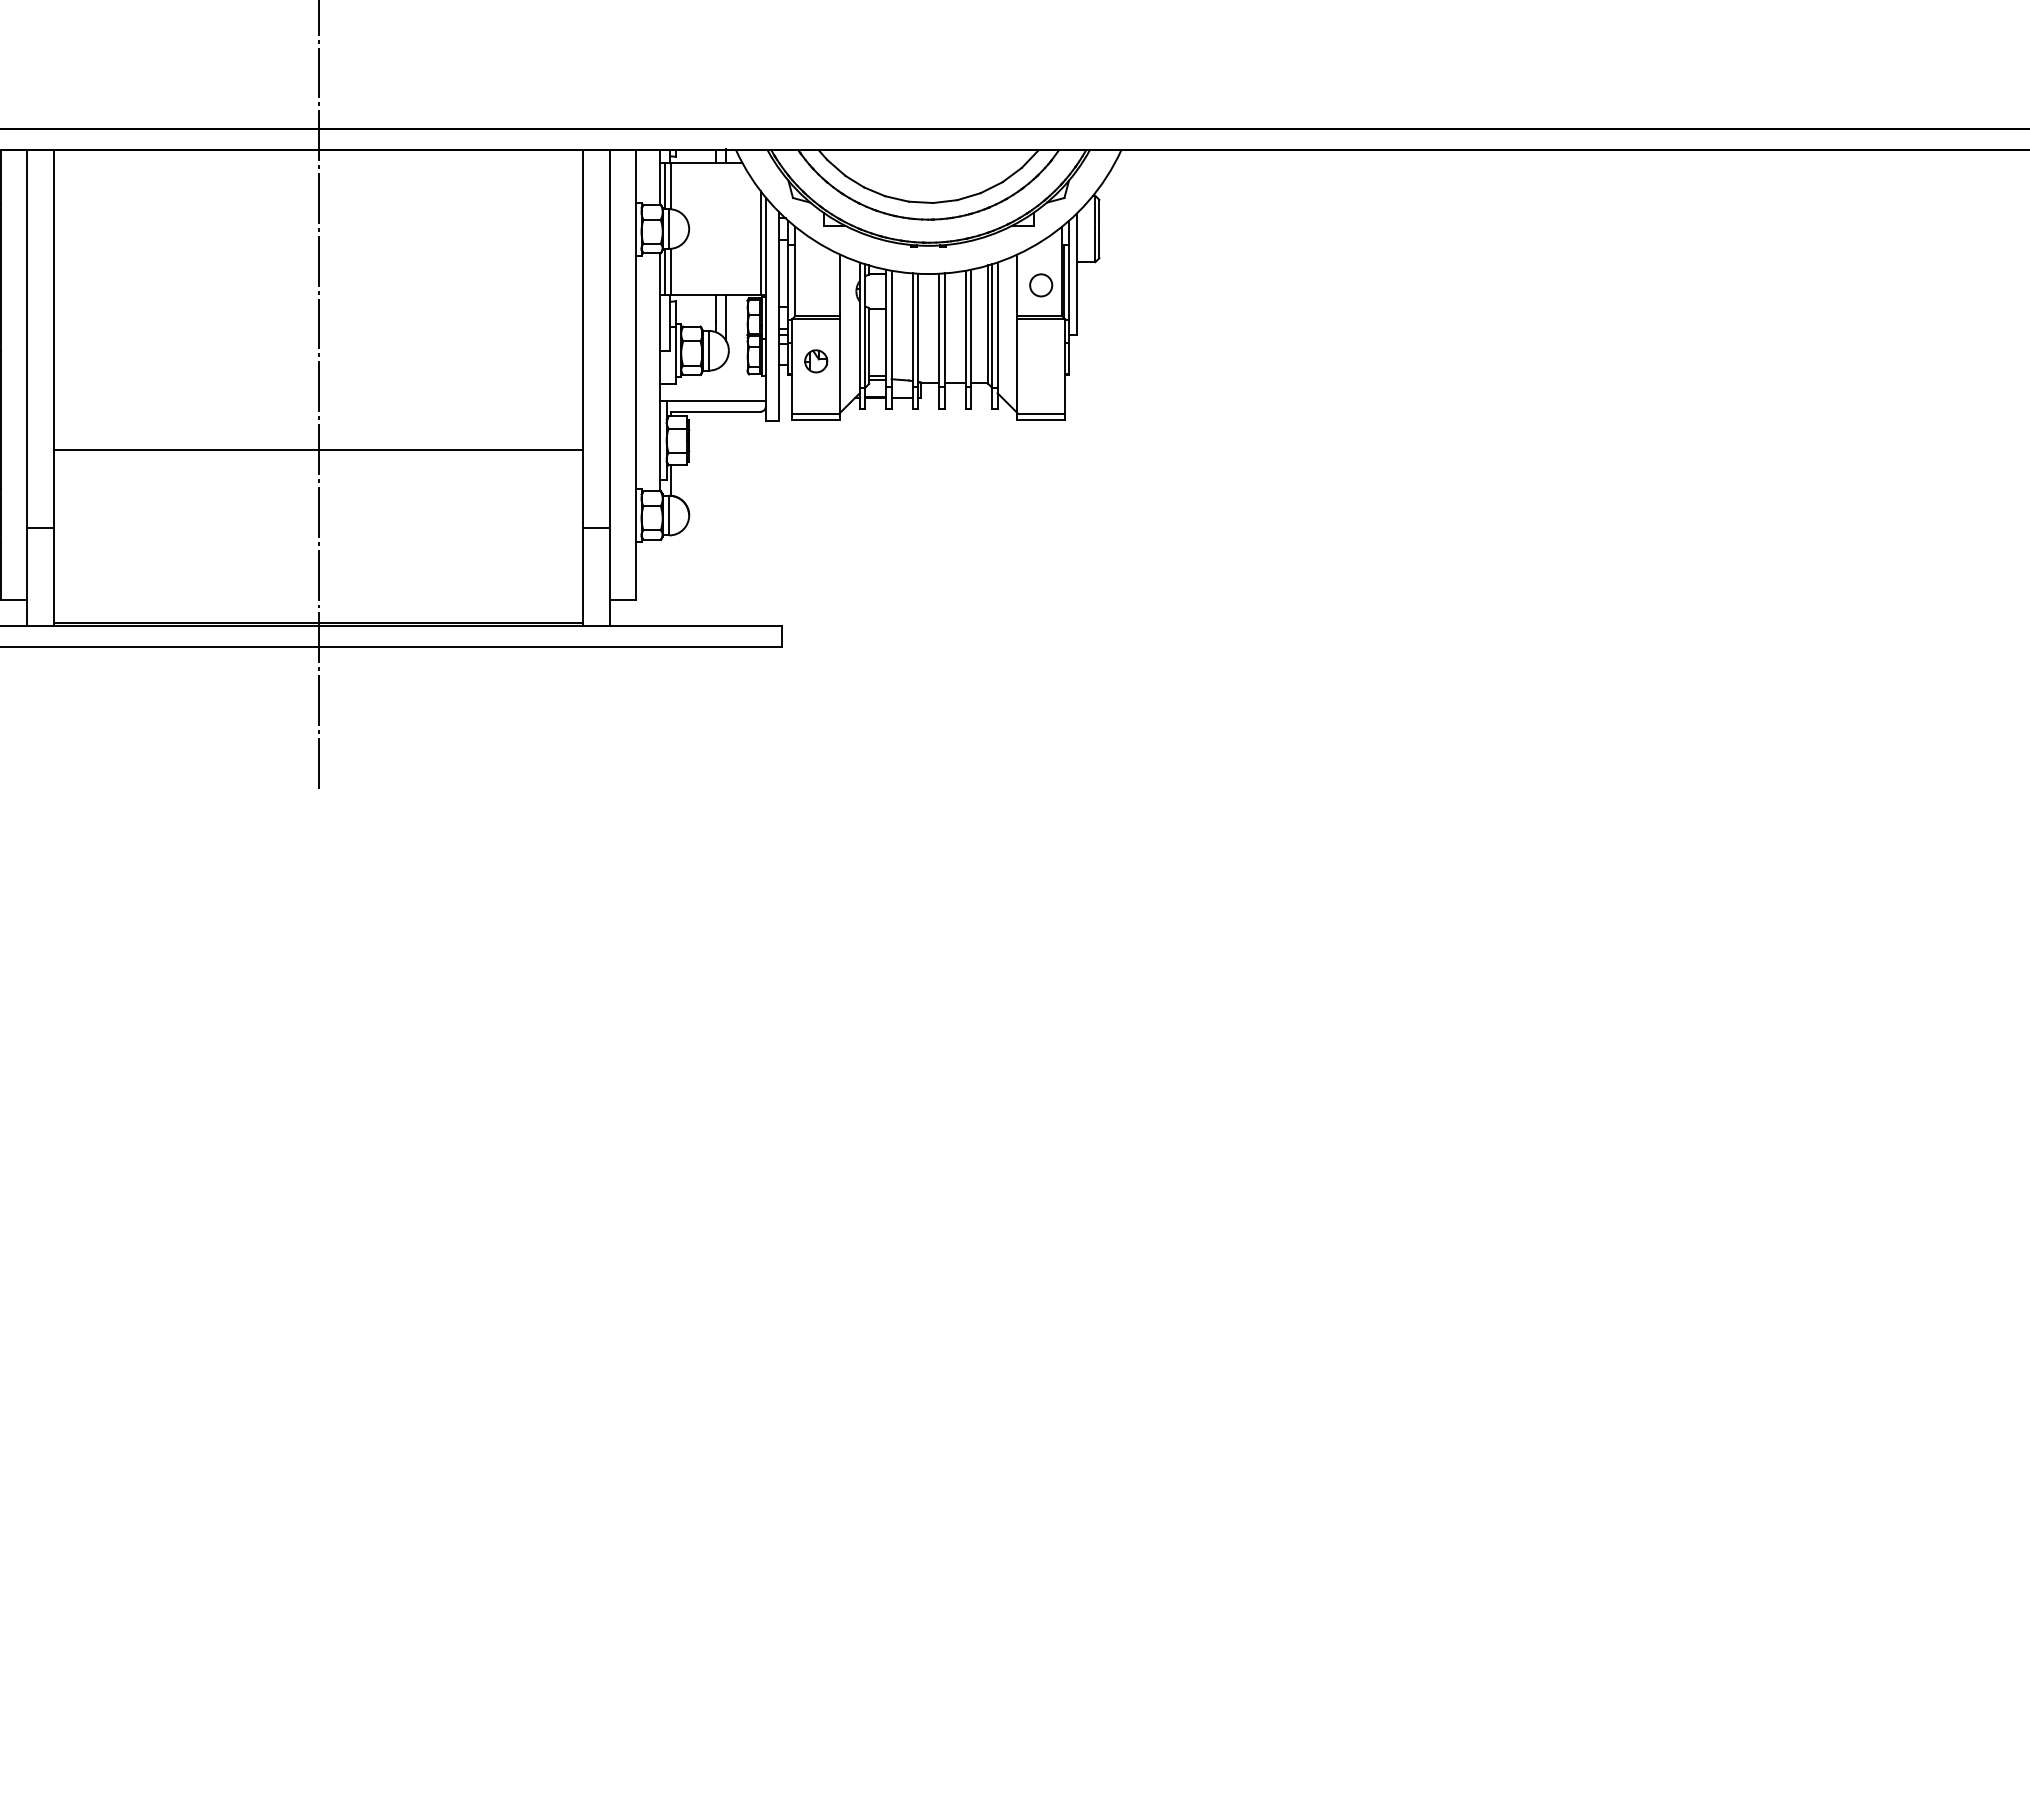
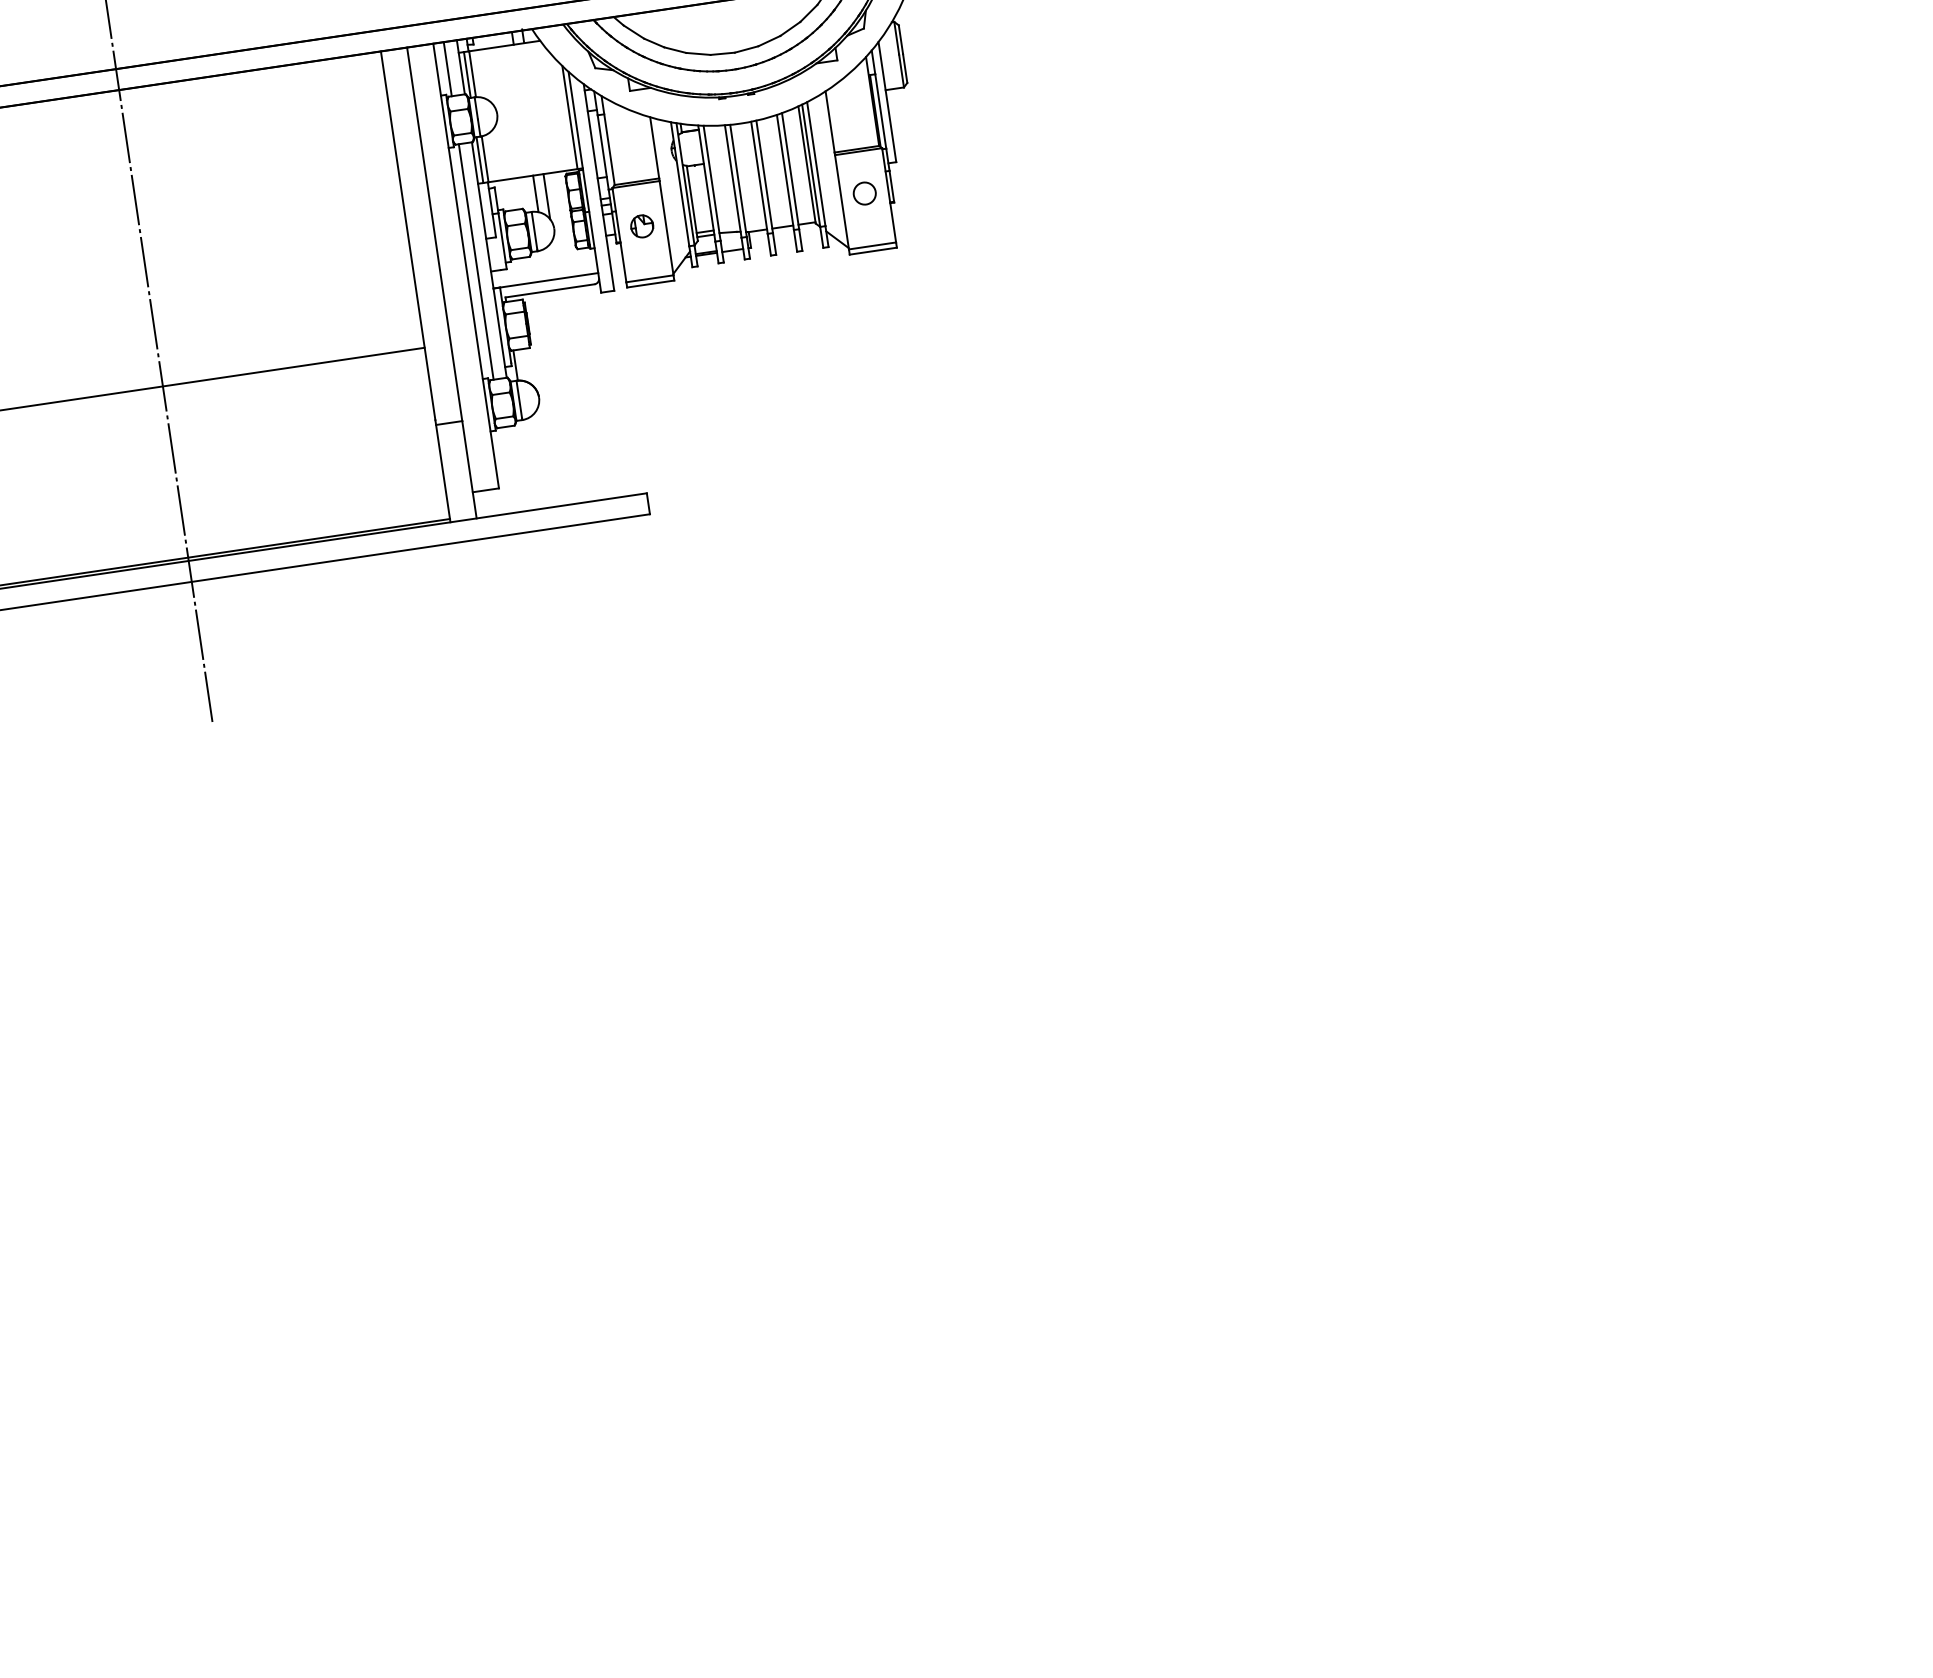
line: (646, 177) -> (447, 69), added
circle: (1041, 285) -> (865, 193), moved
line: (646, 372) -> (475, 262), added

